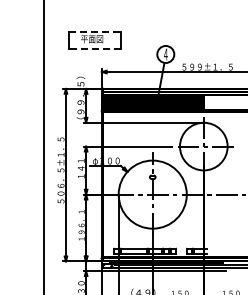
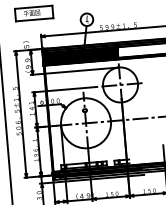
line: (94, 31) -> (33, 7), dashed -> solid
line: (94, 48) -> (34, 19), dashed -> solid

